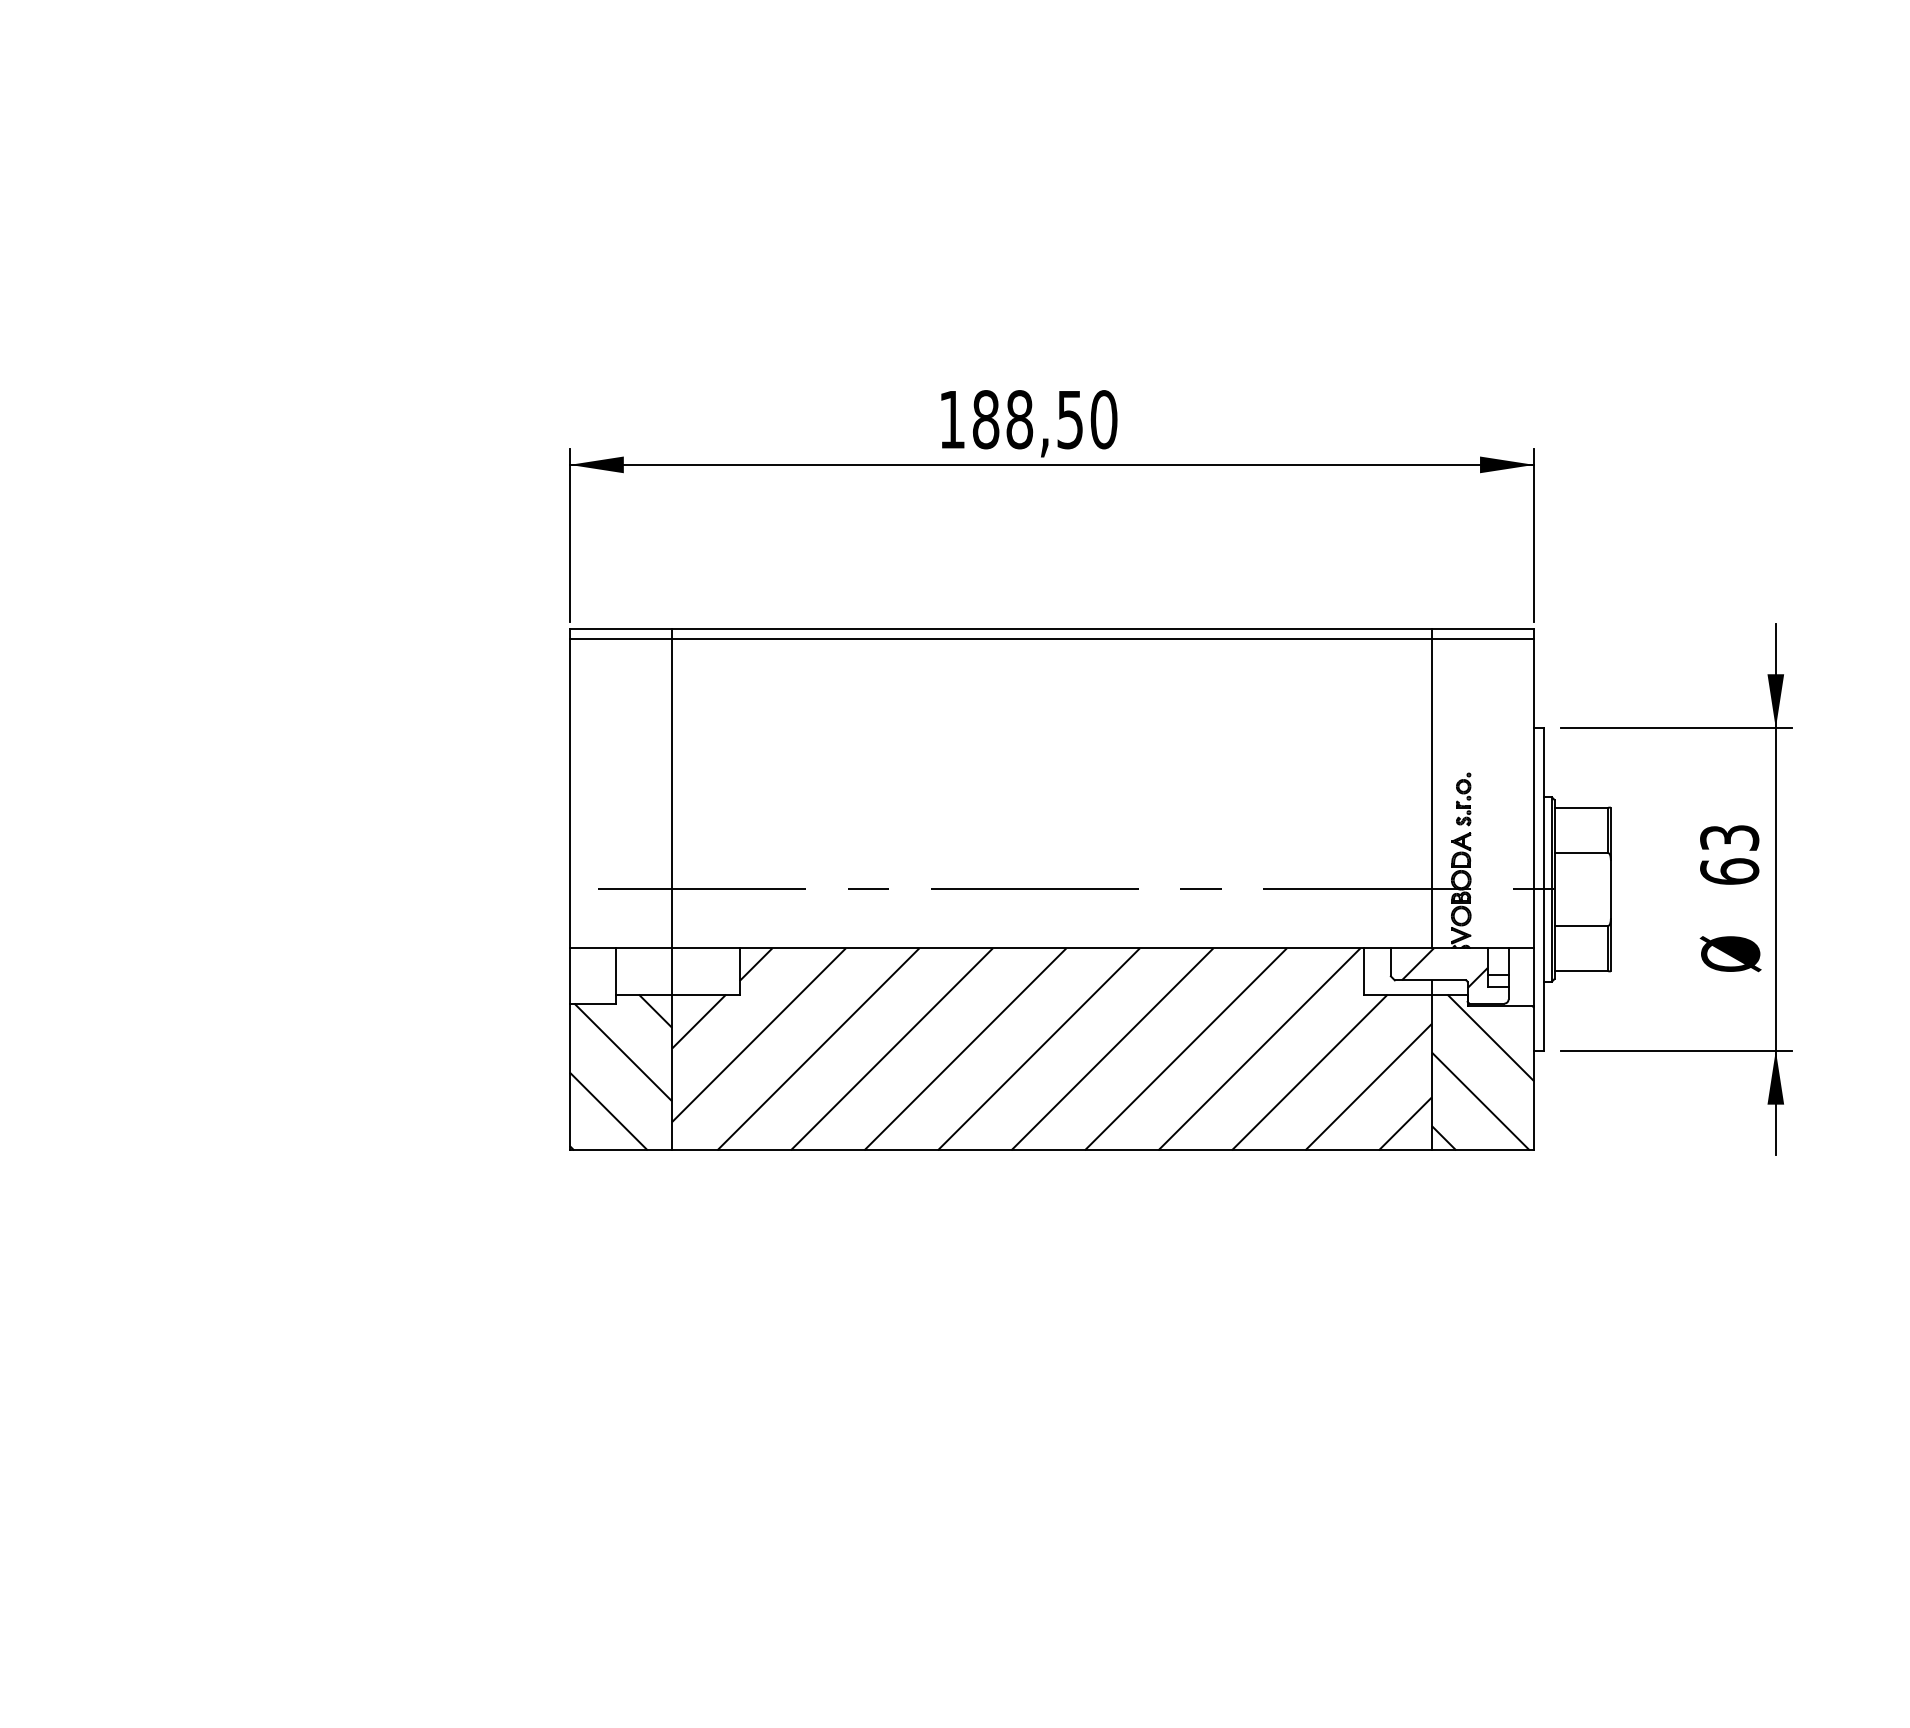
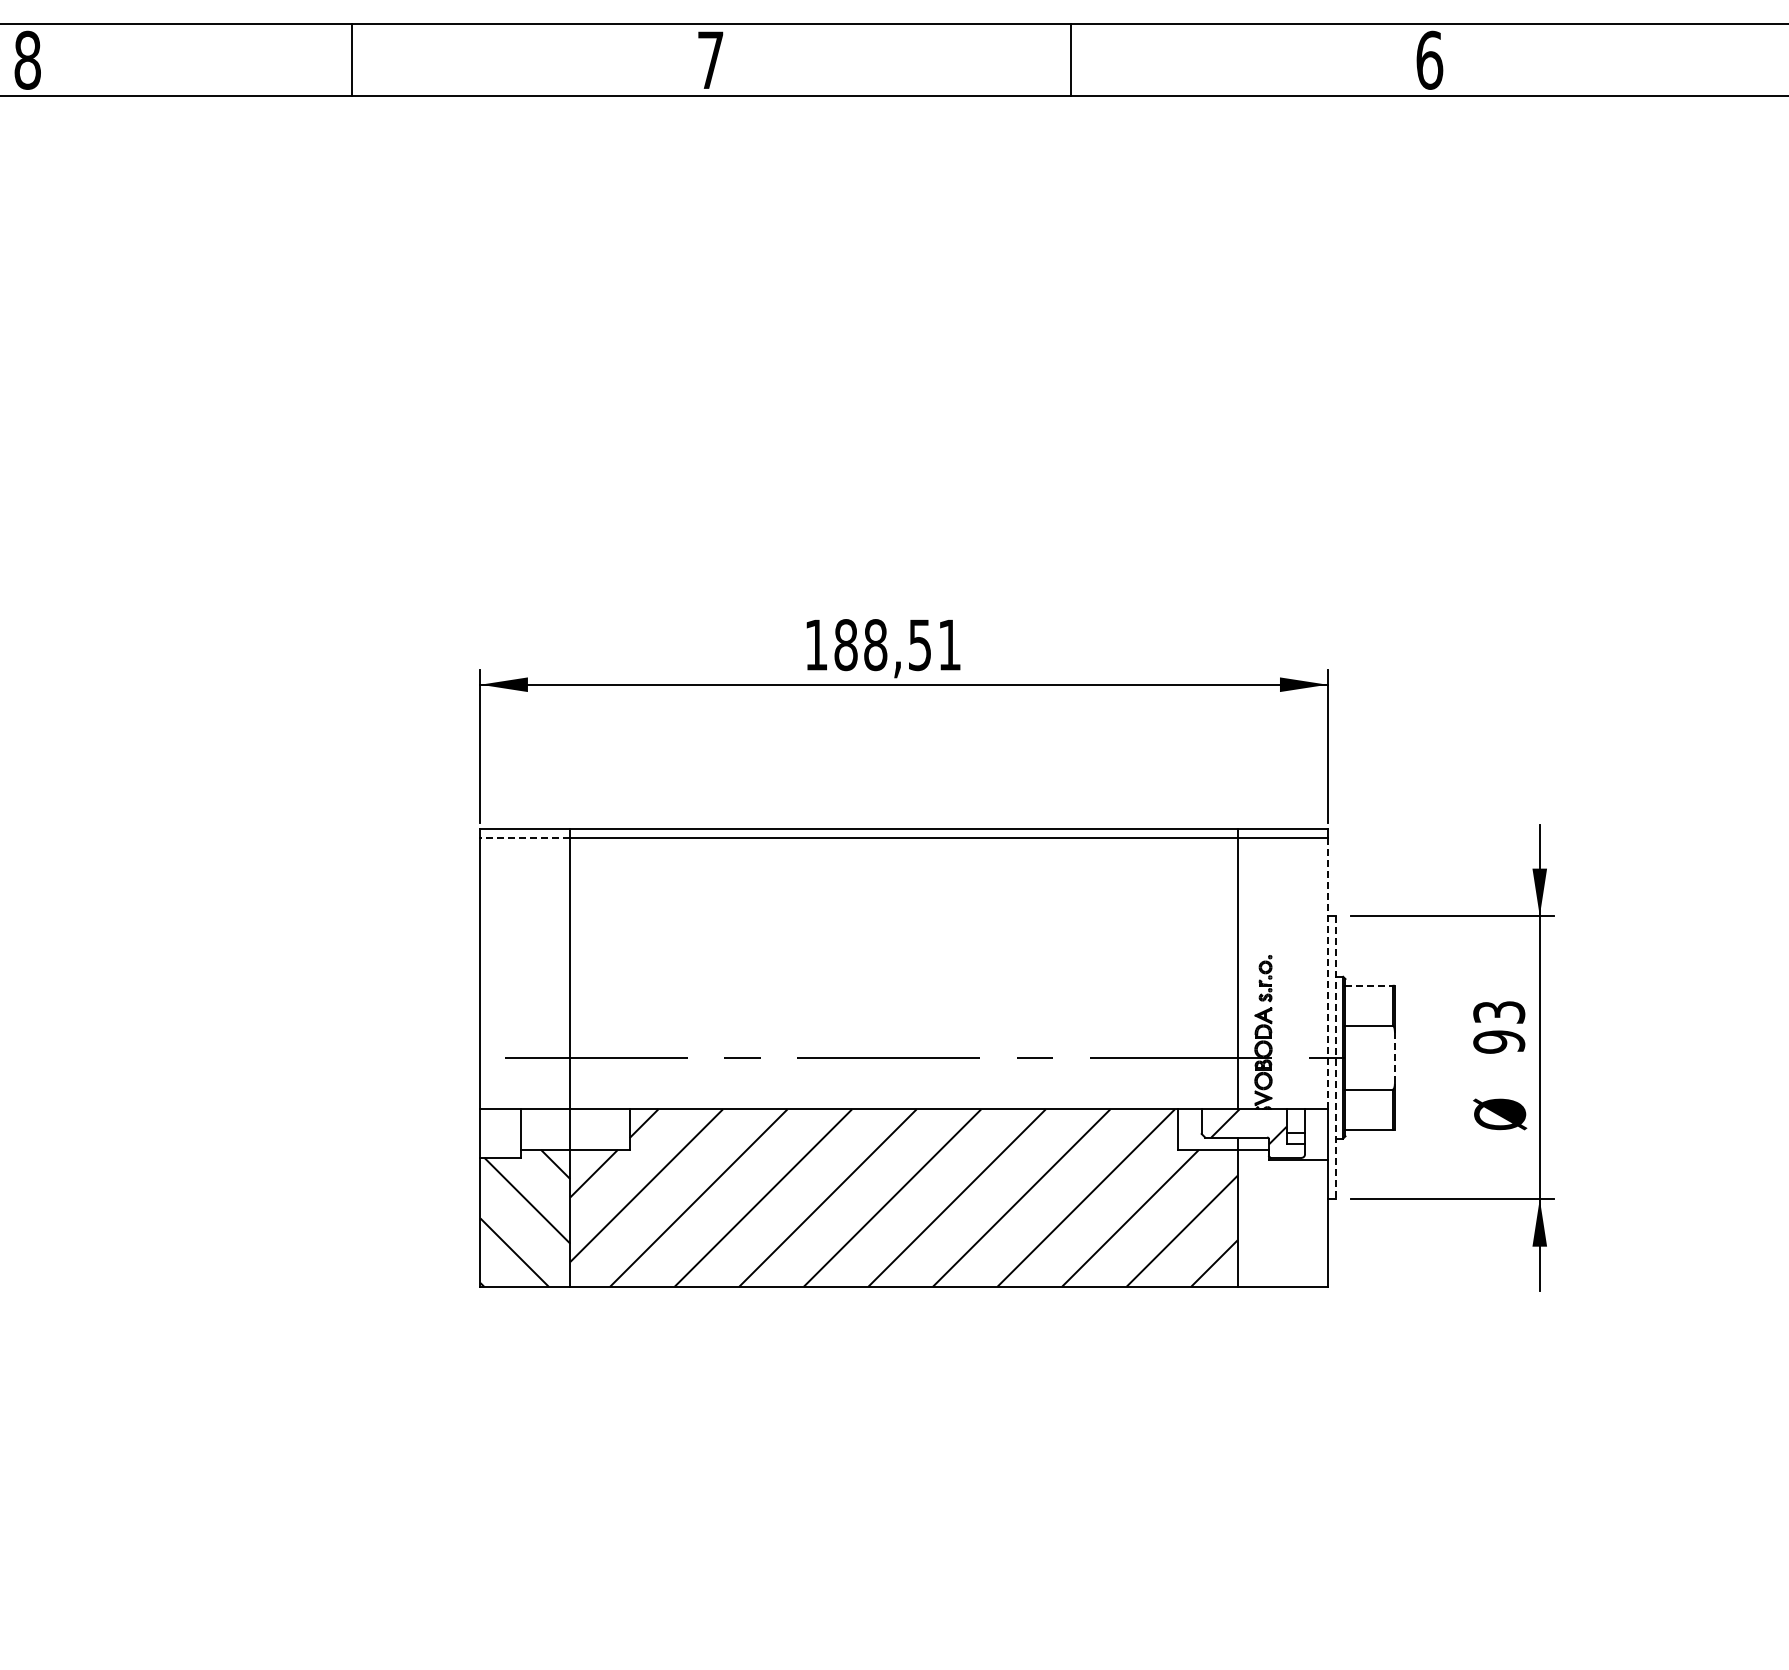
text: (1103, 420) -> (949, 645), 188,50 -> 188,51
line: (621, 638) -> (525, 837), solid -> dashed
line: (1534, 793) -> (1327, 973), solid -> dashed
line: (1581, 807) -> (1369, 985), solid -> dashed
text: (1729, 871) -> (1499, 1041), 63 -> 93
line: (1544, 889) -> (1336, 1057), solid -> dashed
line: (1610, 889) -> (1394, 1057), solid -> dashed
hatch: (1482, 1072) -> (1282, 1218), removed

